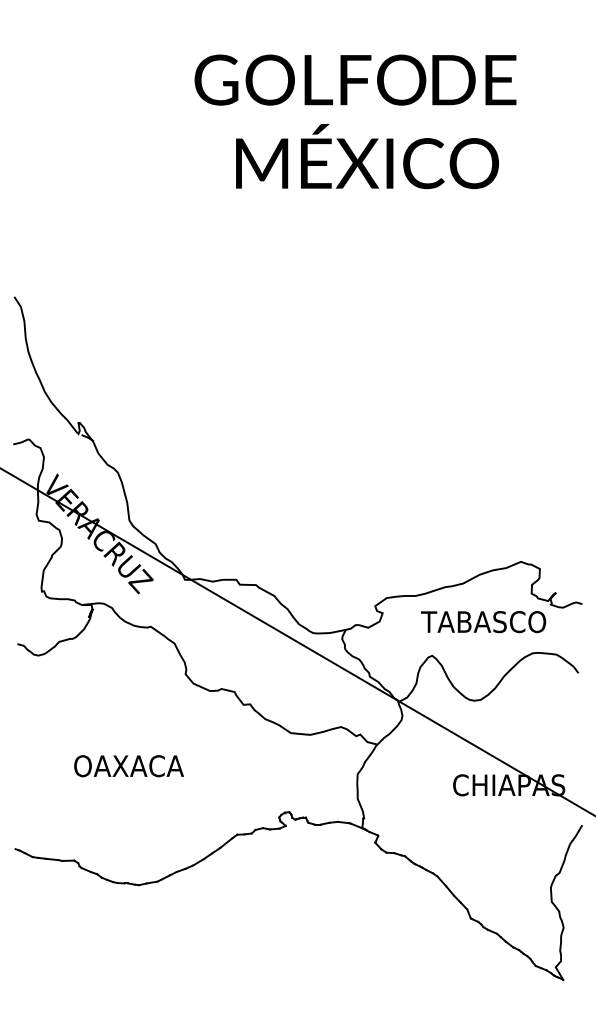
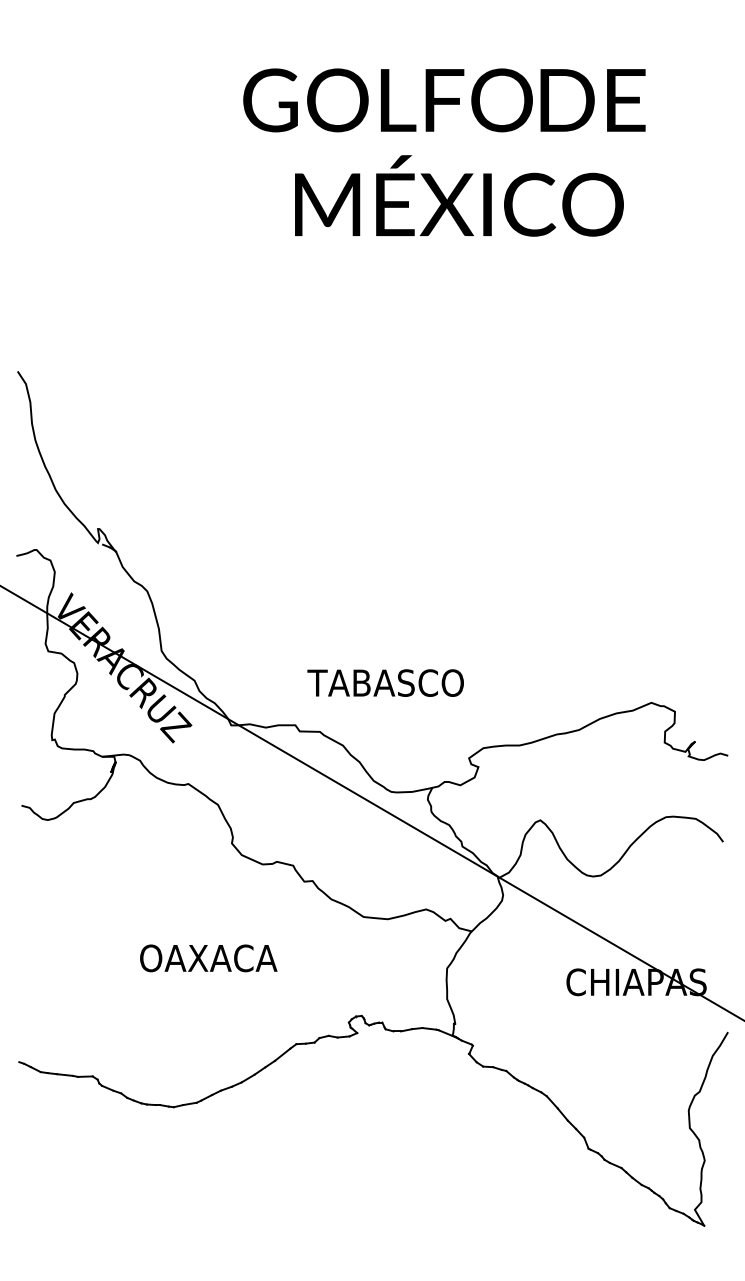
text: (483, 622) -> (385, 683), moved
text: (128, 766) -> (208, 958), moved

